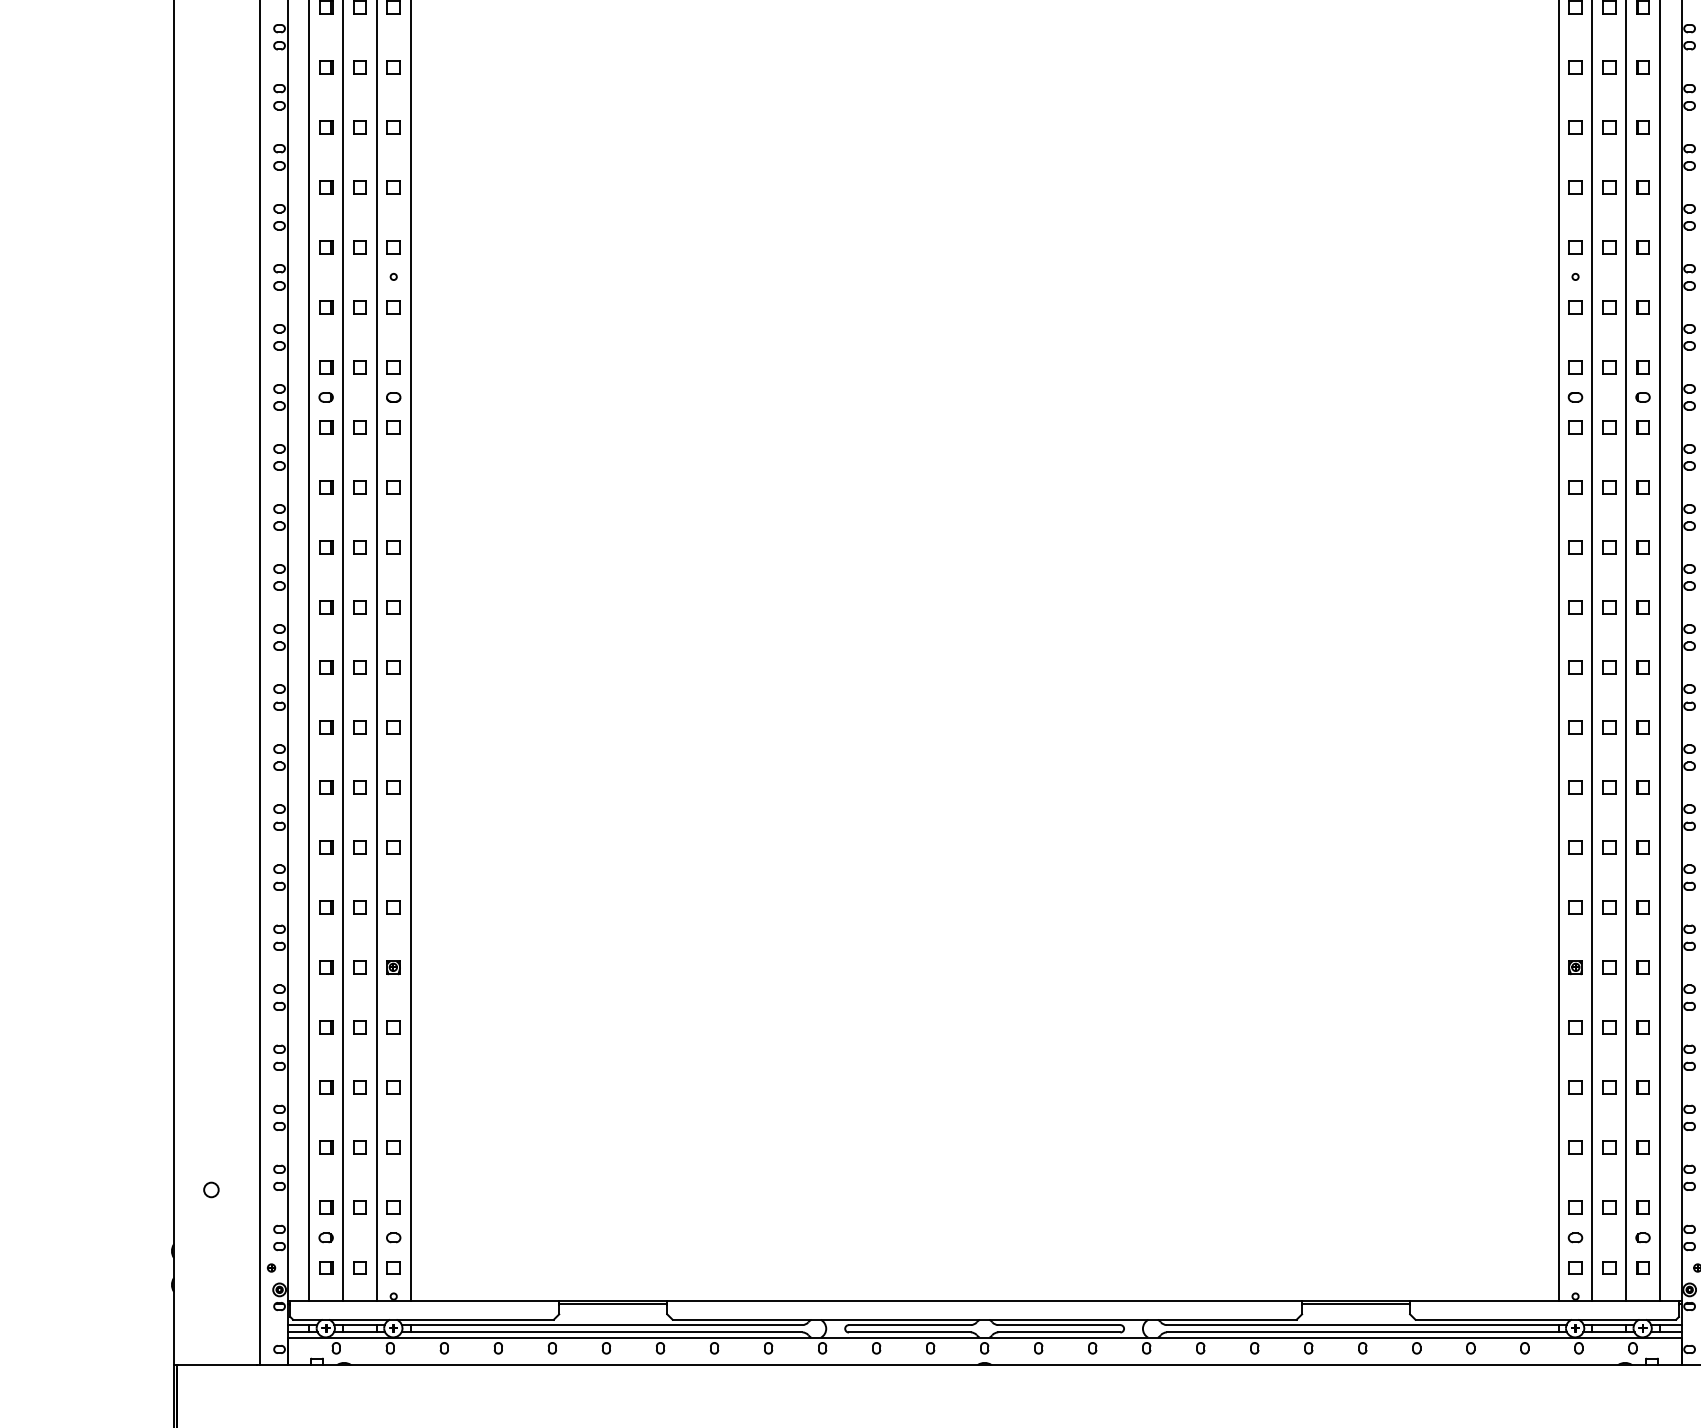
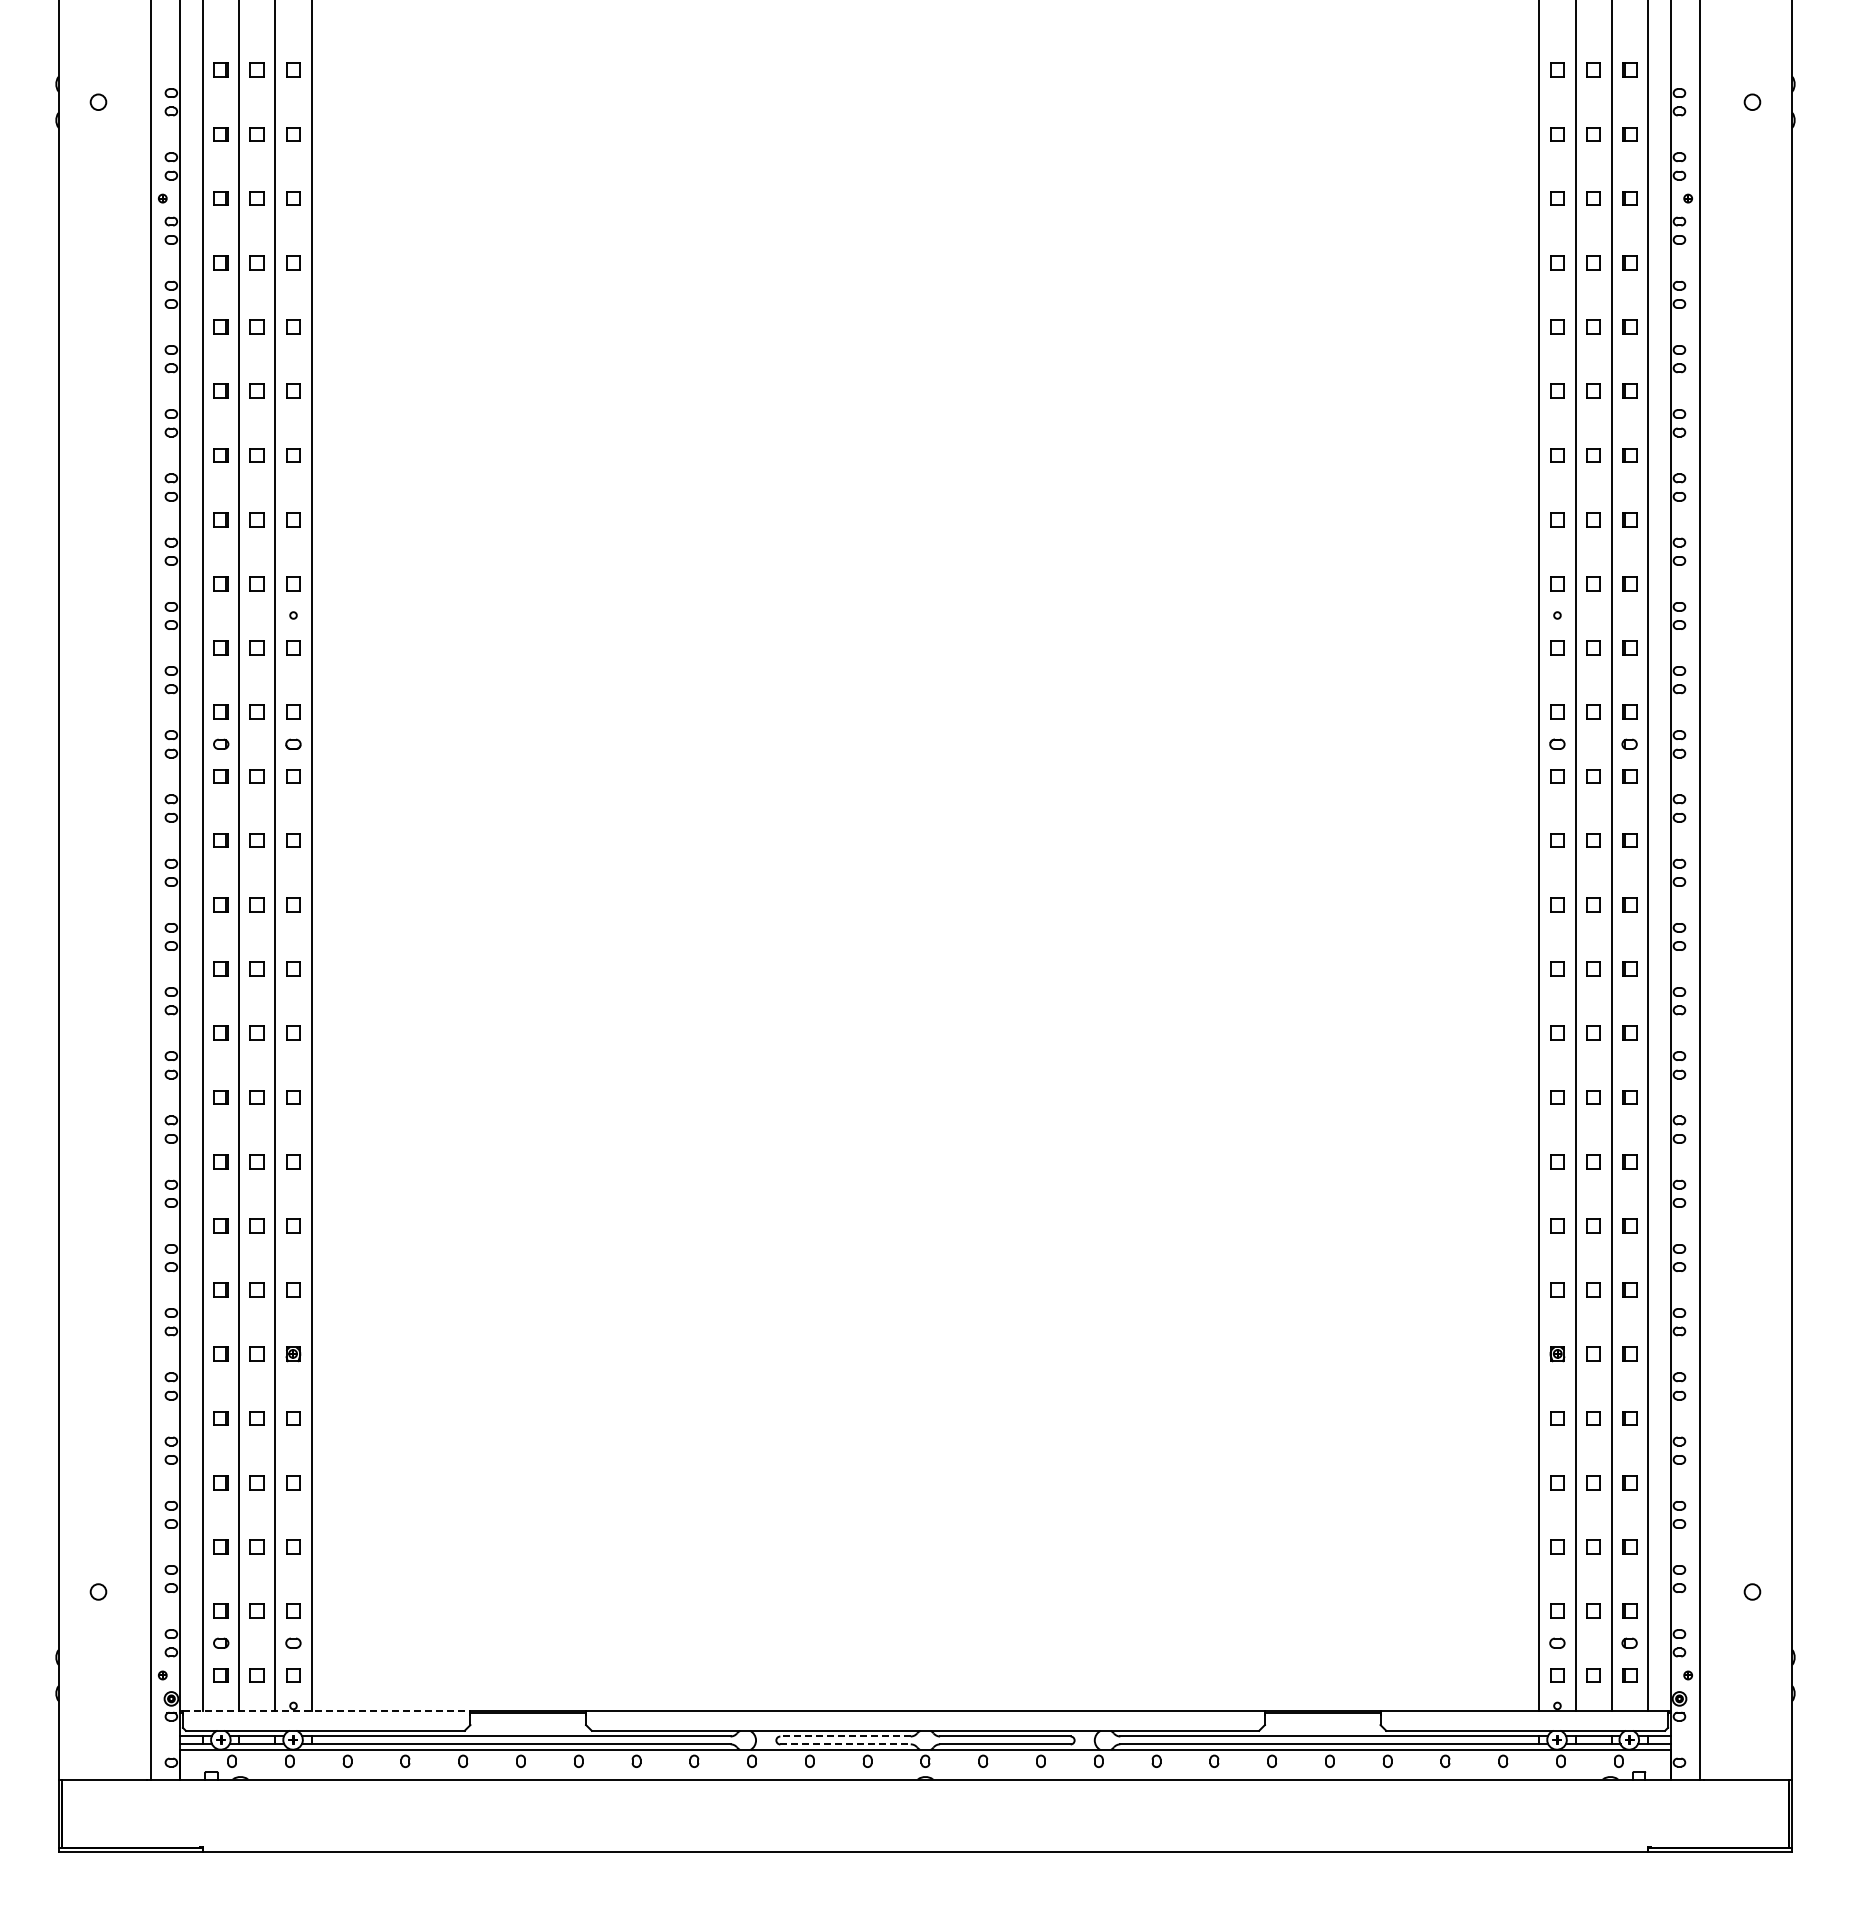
line: (424, 1300) -> (326, 1710), solid -> dashed
line: (909, 1325) -> (845, 1736), solid -> dashed
line: (910, 1332) -> (846, 1744), solid -> dashed

